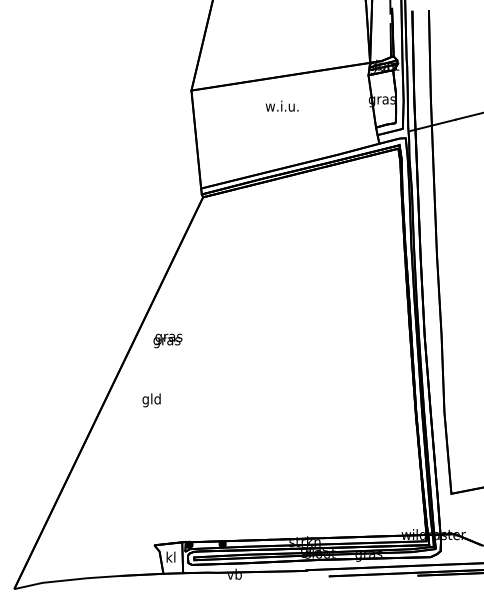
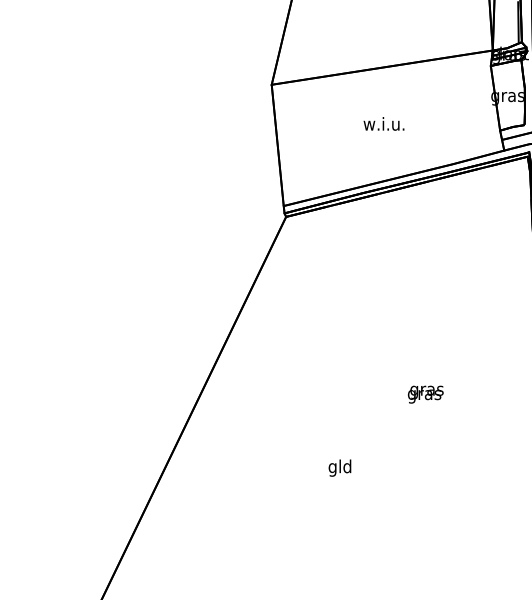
text: (281, 105) -> (383, 123), moved
text: (167, 340) -> (425, 394), moved
text: (151, 400) -> (339, 468), moved

